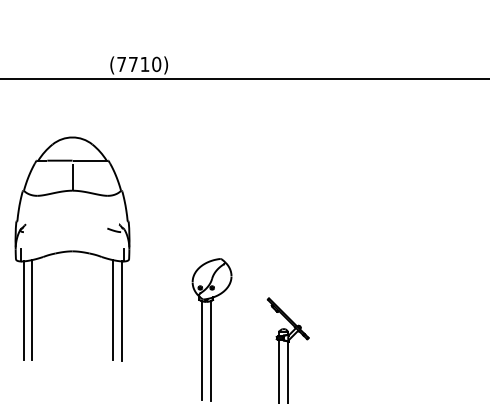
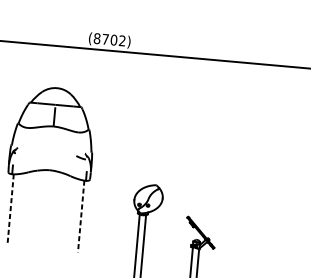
text: (139, 64) -> (110, 39), (7710) -> (8702)
line: (32, 310) -> (17, 210), removed
line: (112, 310) -> (74, 215), removed
line: (23, 311) -> (10, 210), solid -> dashed
line: (121, 311) -> (81, 216), solid -> dashed

